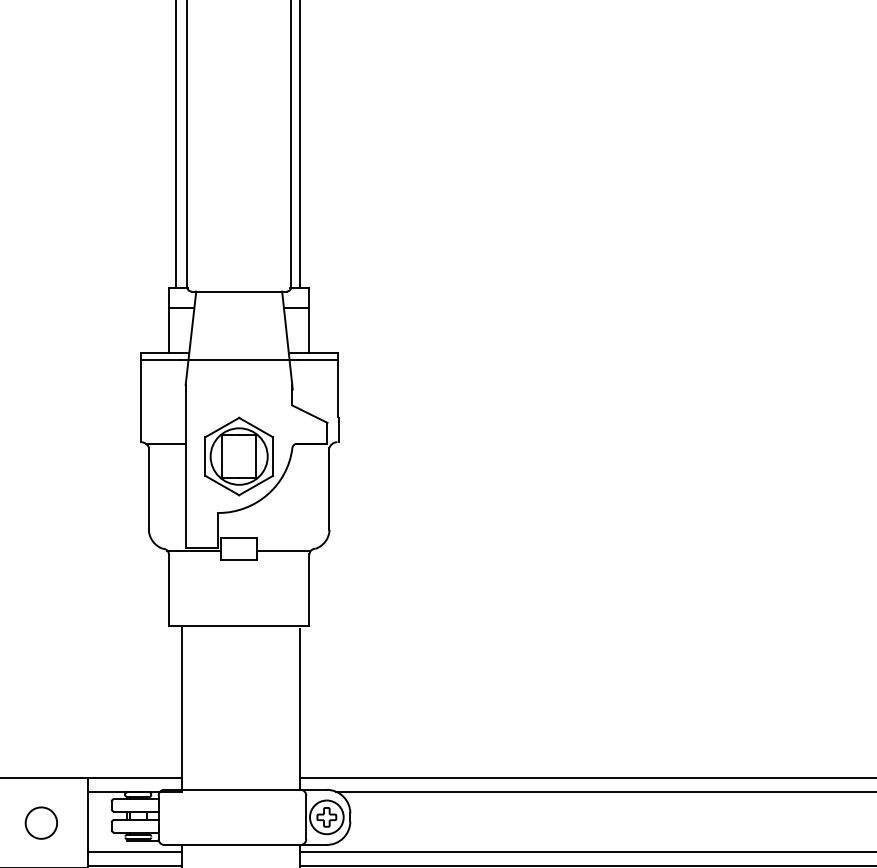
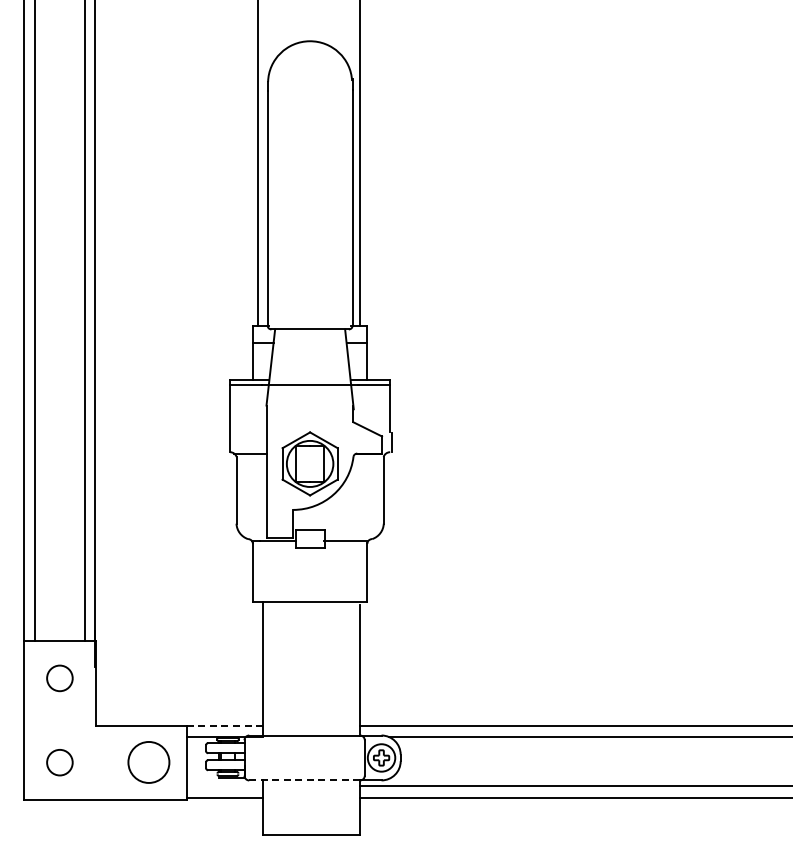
line: (135, 777) -> (225, 725), solid -> dashed
circle: (40, 822) -> (148, 762), size x1.6
line: (232, 845) -> (304, 780), solid -> dashed
line: (134, 852) -> (224, 786), removed

